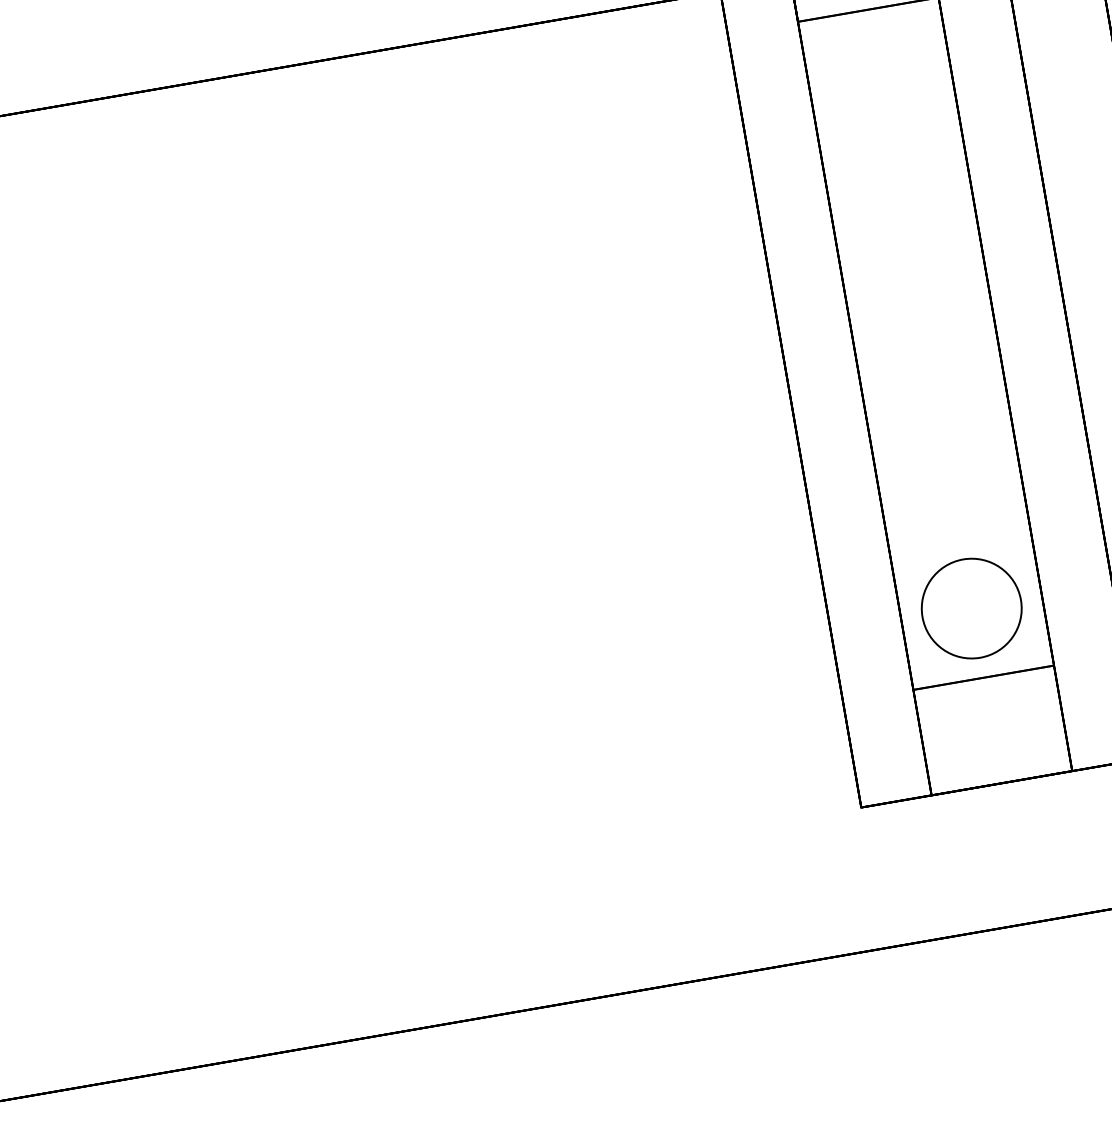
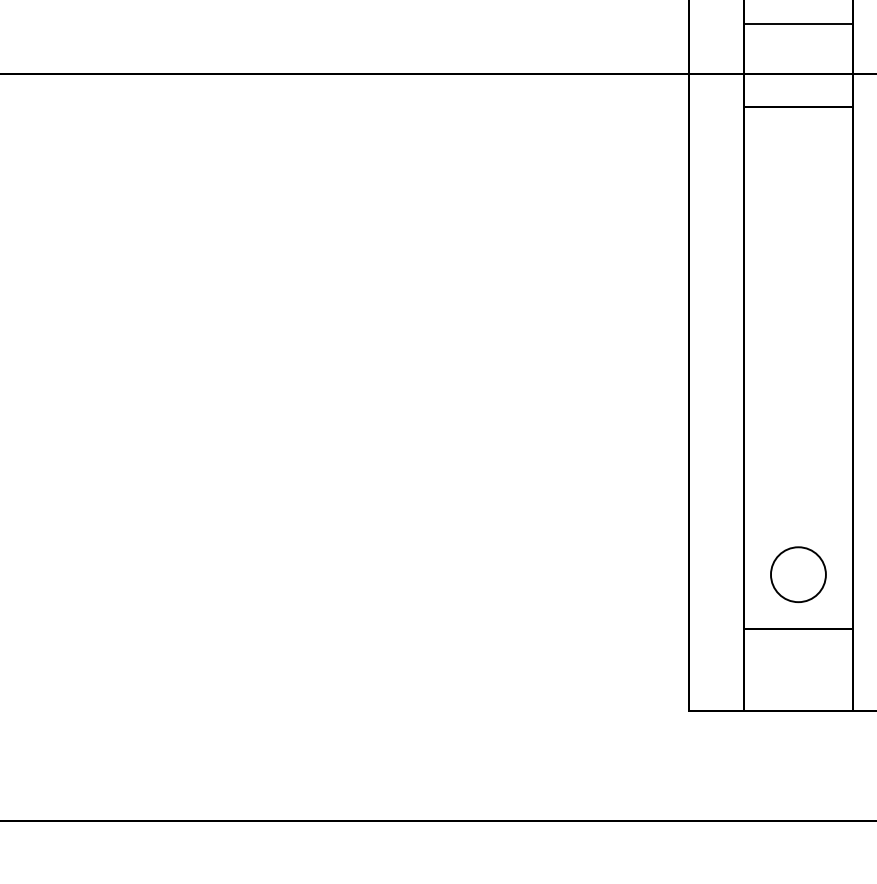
circle: (971, 608) -> (798, 574), size x0.71

